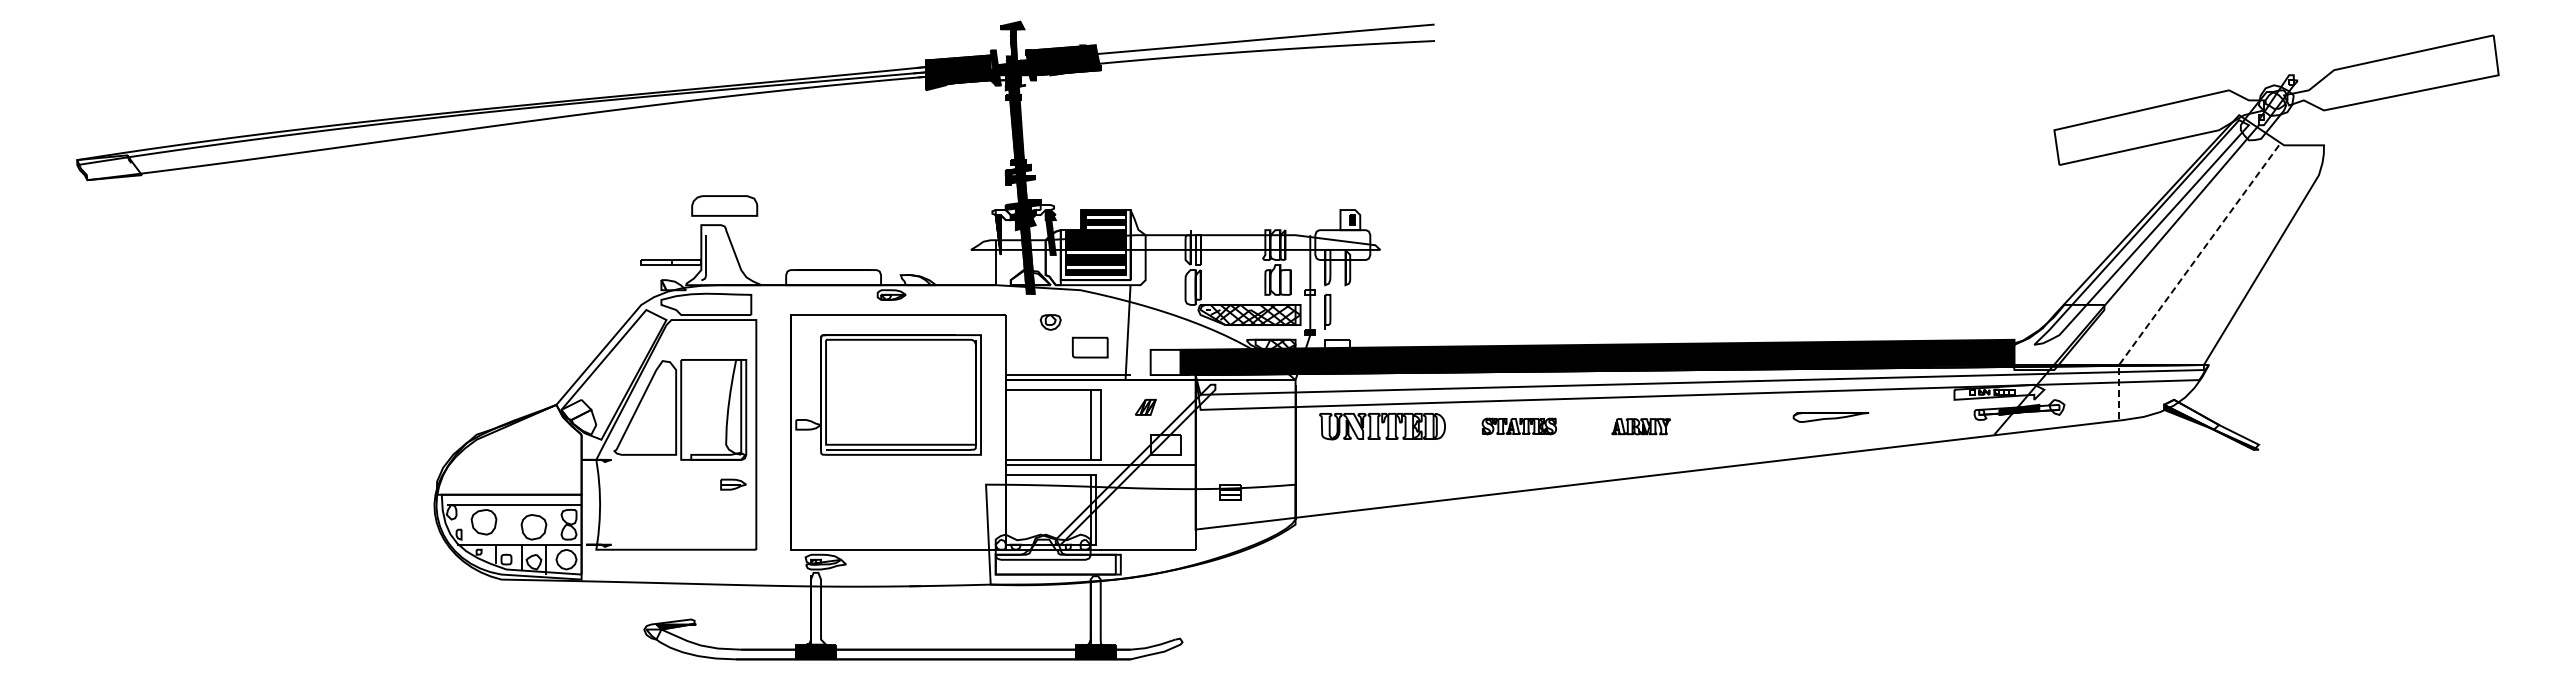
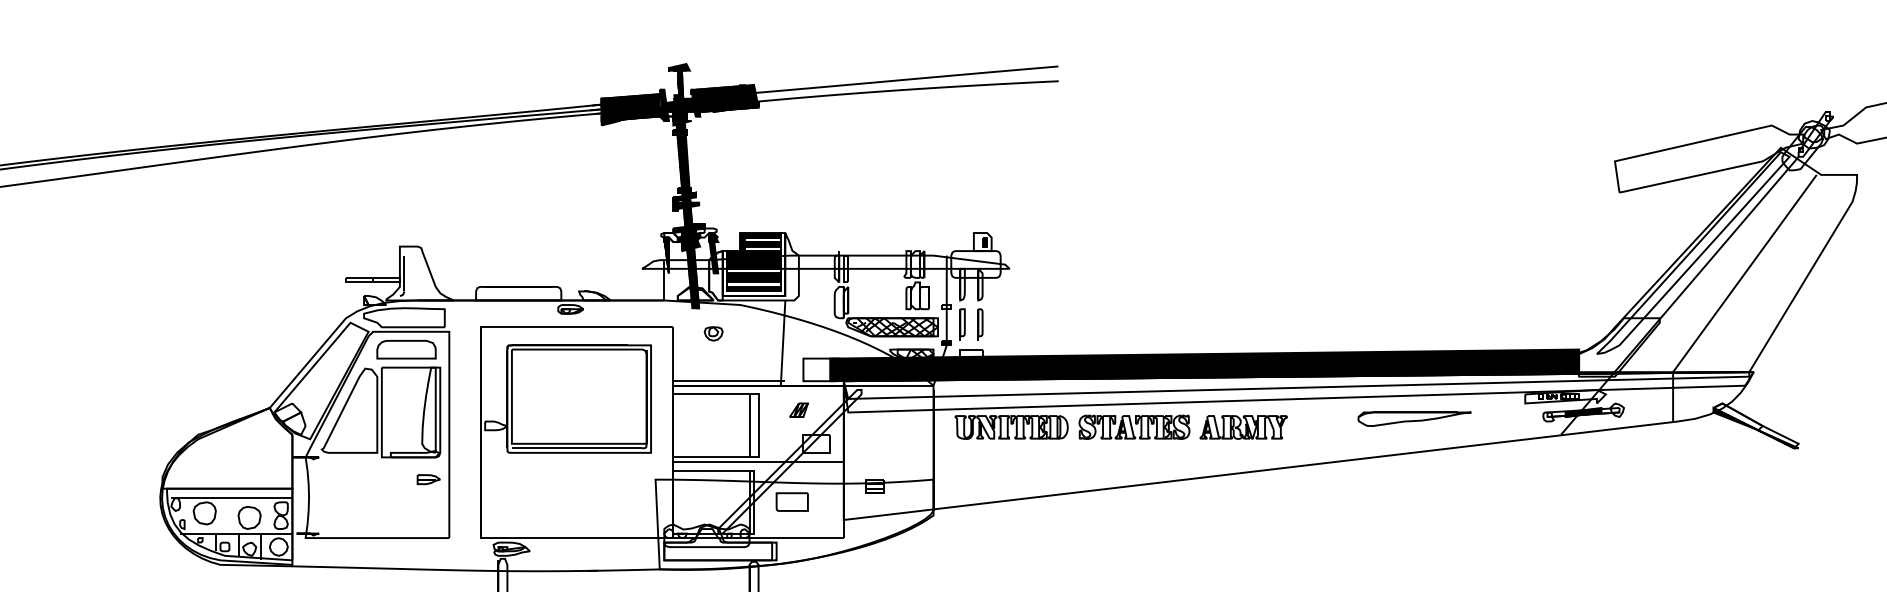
part: (724, 205) -> (406, 349), moved
line: (2182, 278) -> (1730, 294), dashed -> solid
part: (1347, 311) -> (980, 324), added
part: (1090, 347) -> (792, 501), moved
part: (1830, 417) -> (1413, 419), size x1.67
part: (1519, 426) -> (1134, 427), size x1.67
part: (1641, 426) -> (1244, 427), size x1.67

